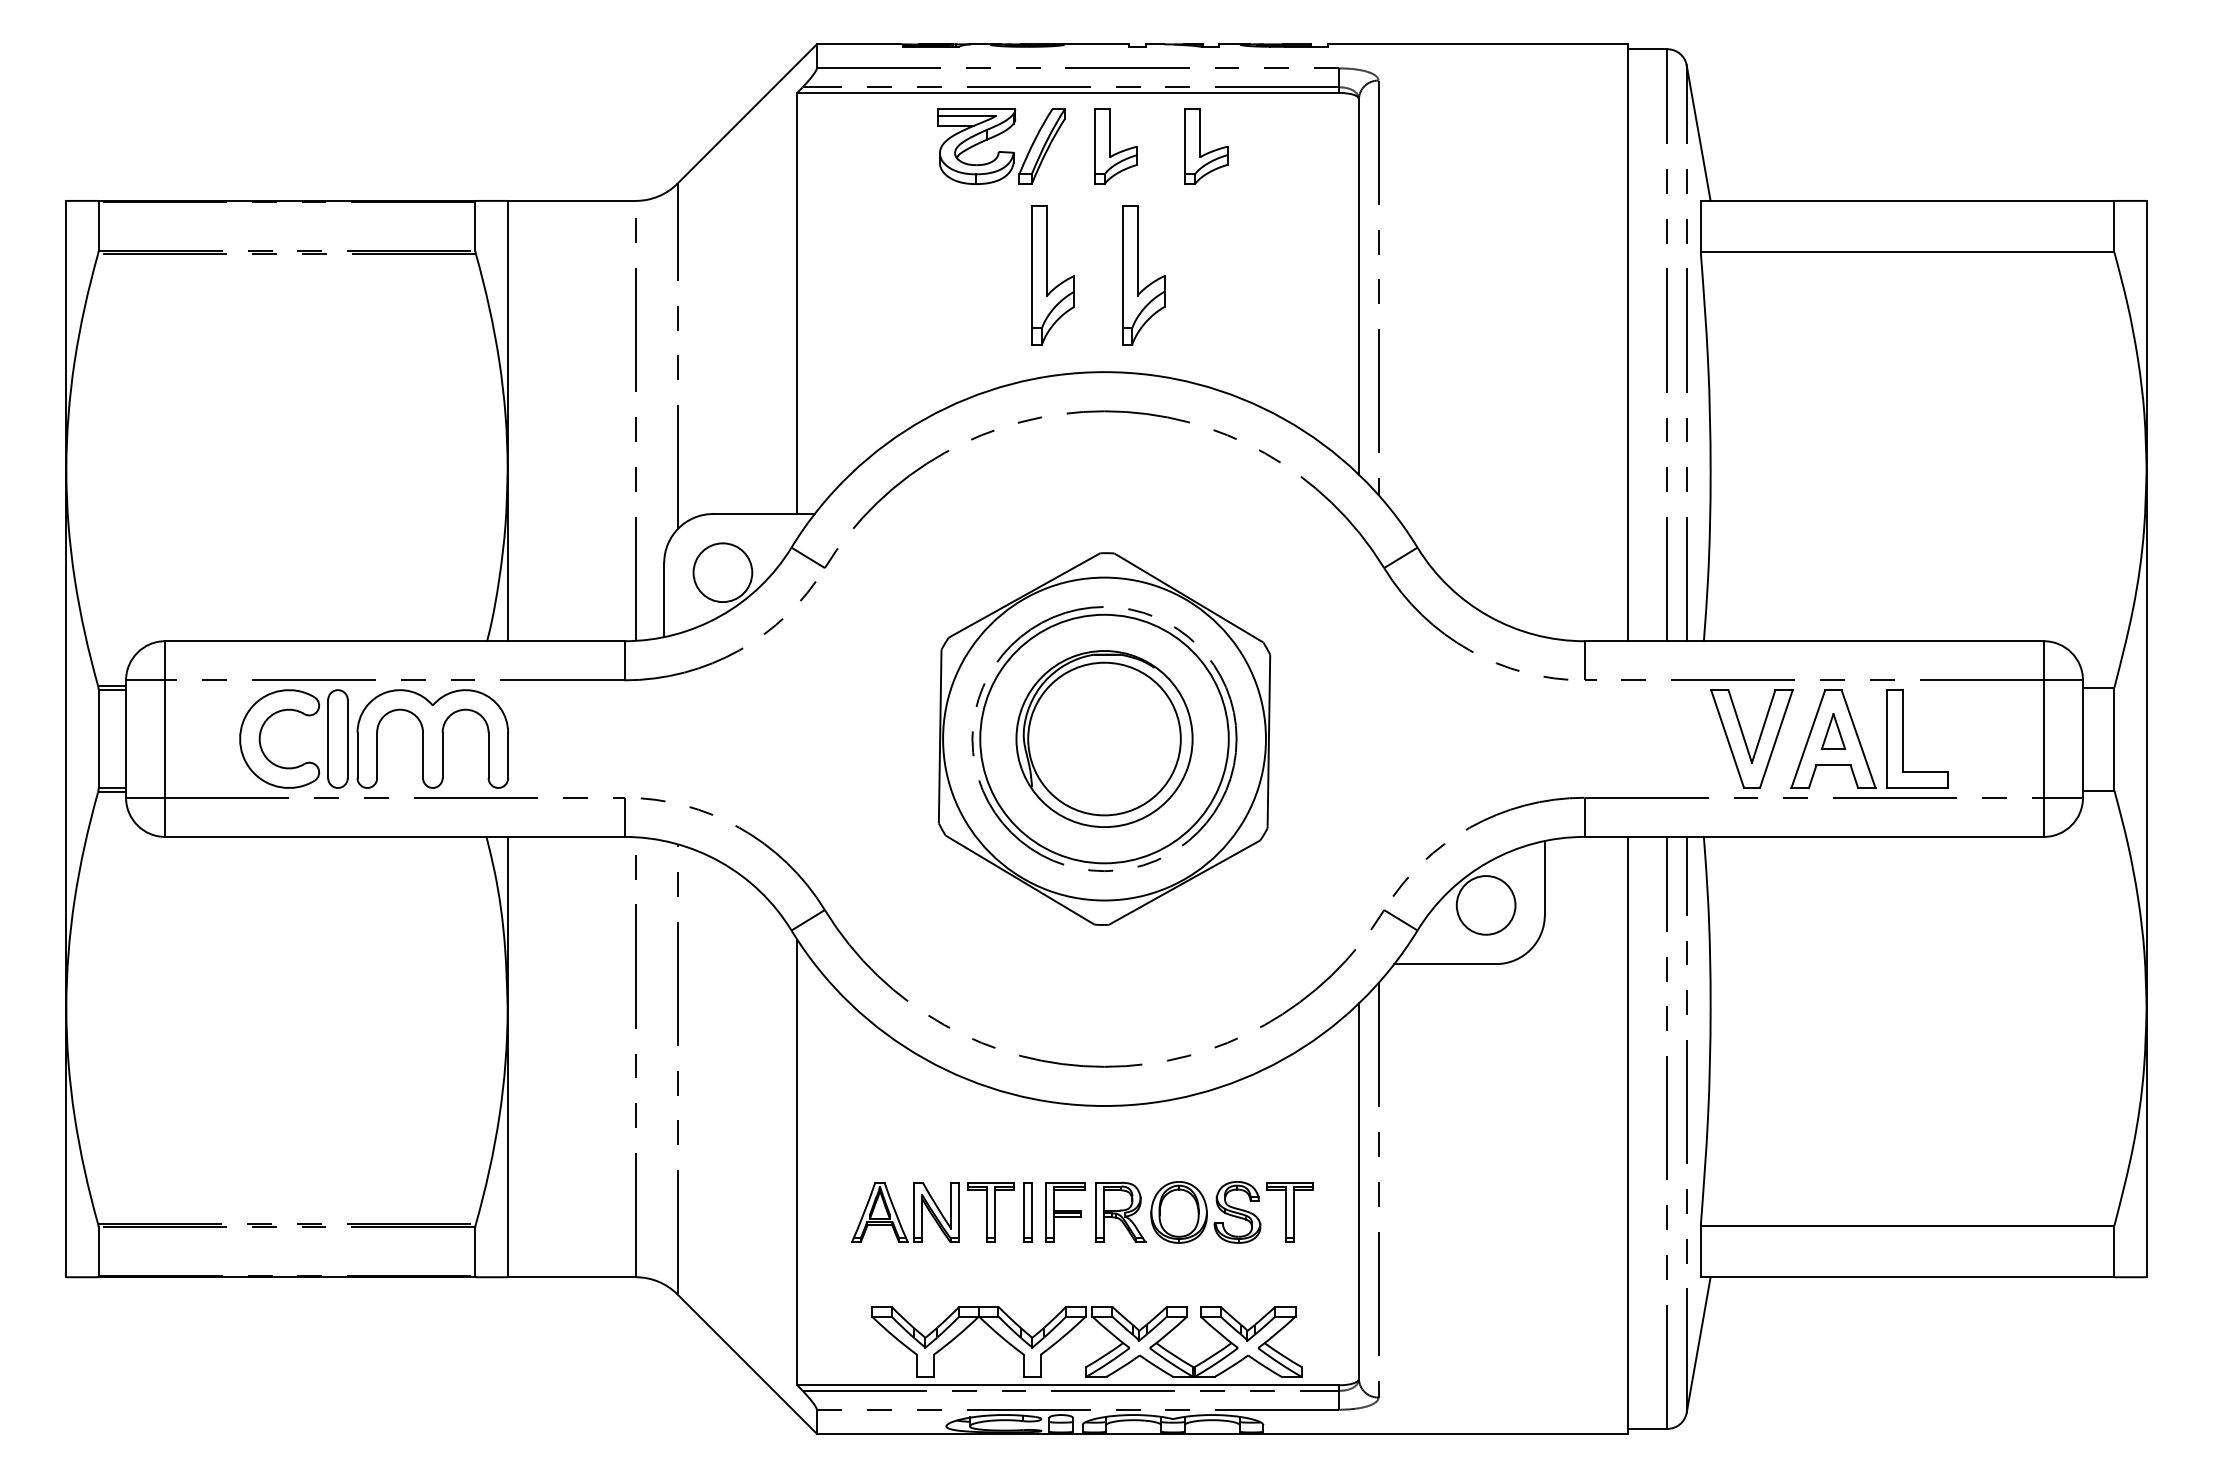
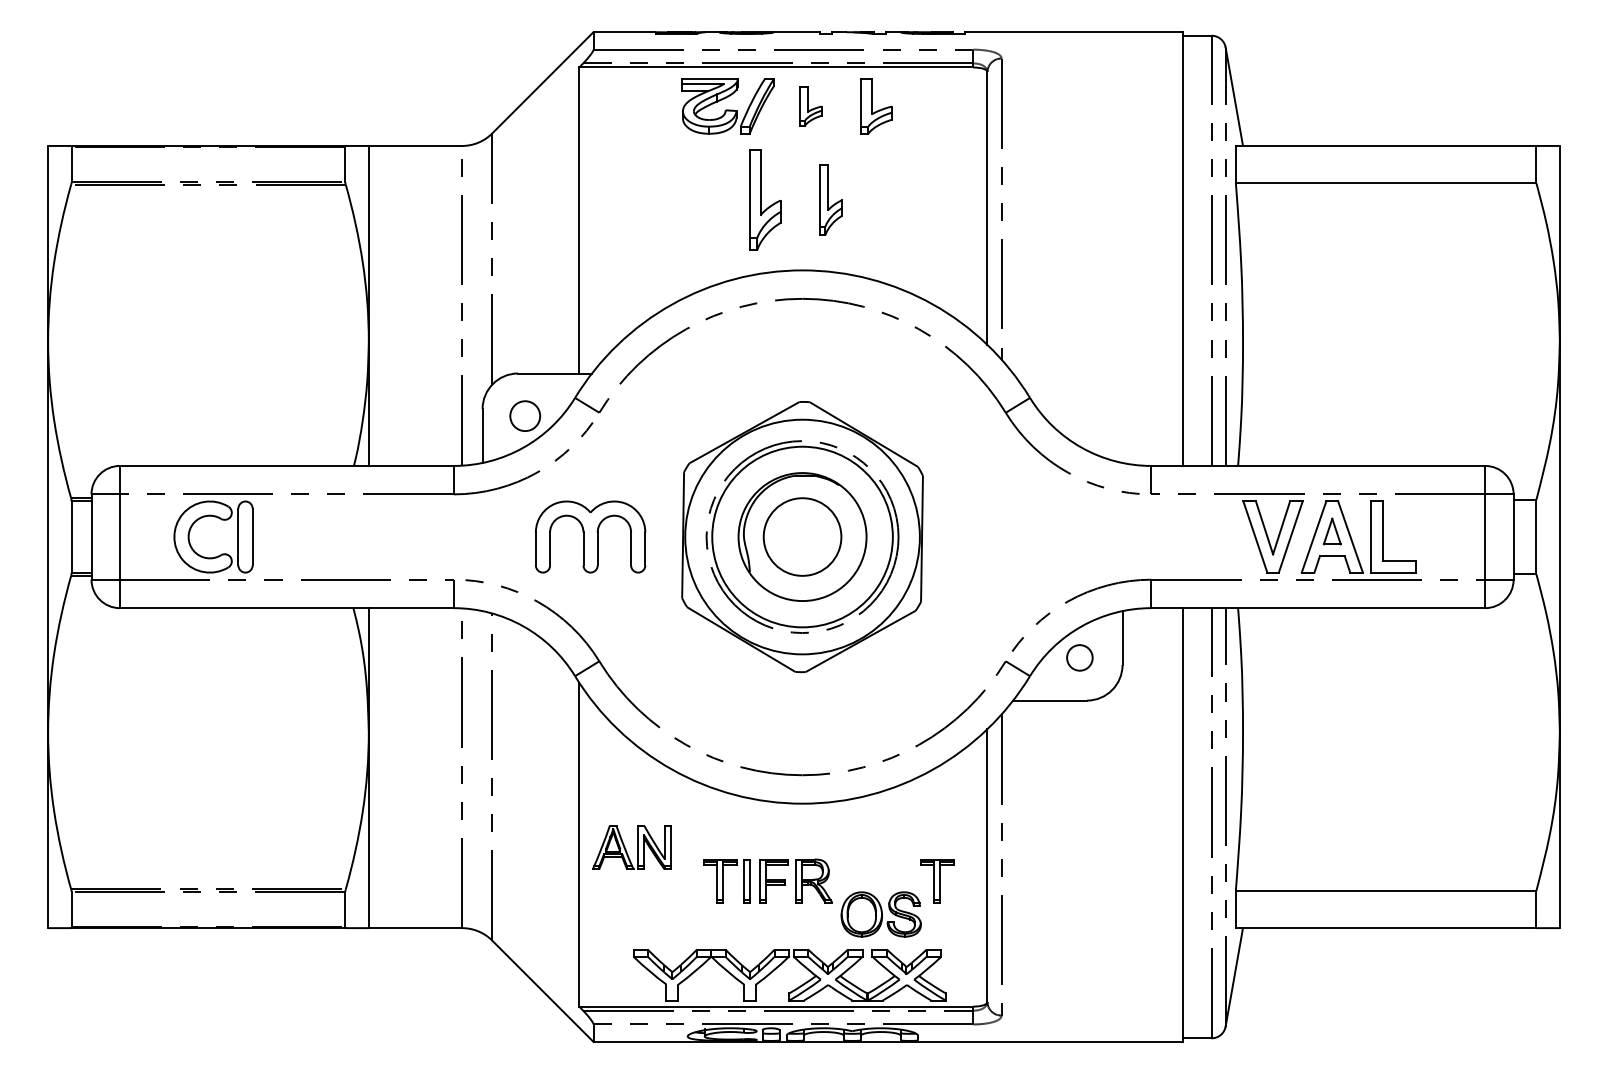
part: (1115, 146) -> (810, 106), size x0.7
part: (1143, 275) -> (830, 200), size x0.7
circle: (722, 572) -> (524, 416), size x0.7
part: (432, 738) -> (590, 536), moved
circle: (1104, 738) -> (802, 536), size x0.7
circle: (1485, 905) -> (1079, 657), size x0.6
part: (913, 1212) -> (637, 847), moved
part: (1205, 1212) -> (881, 914), moved

